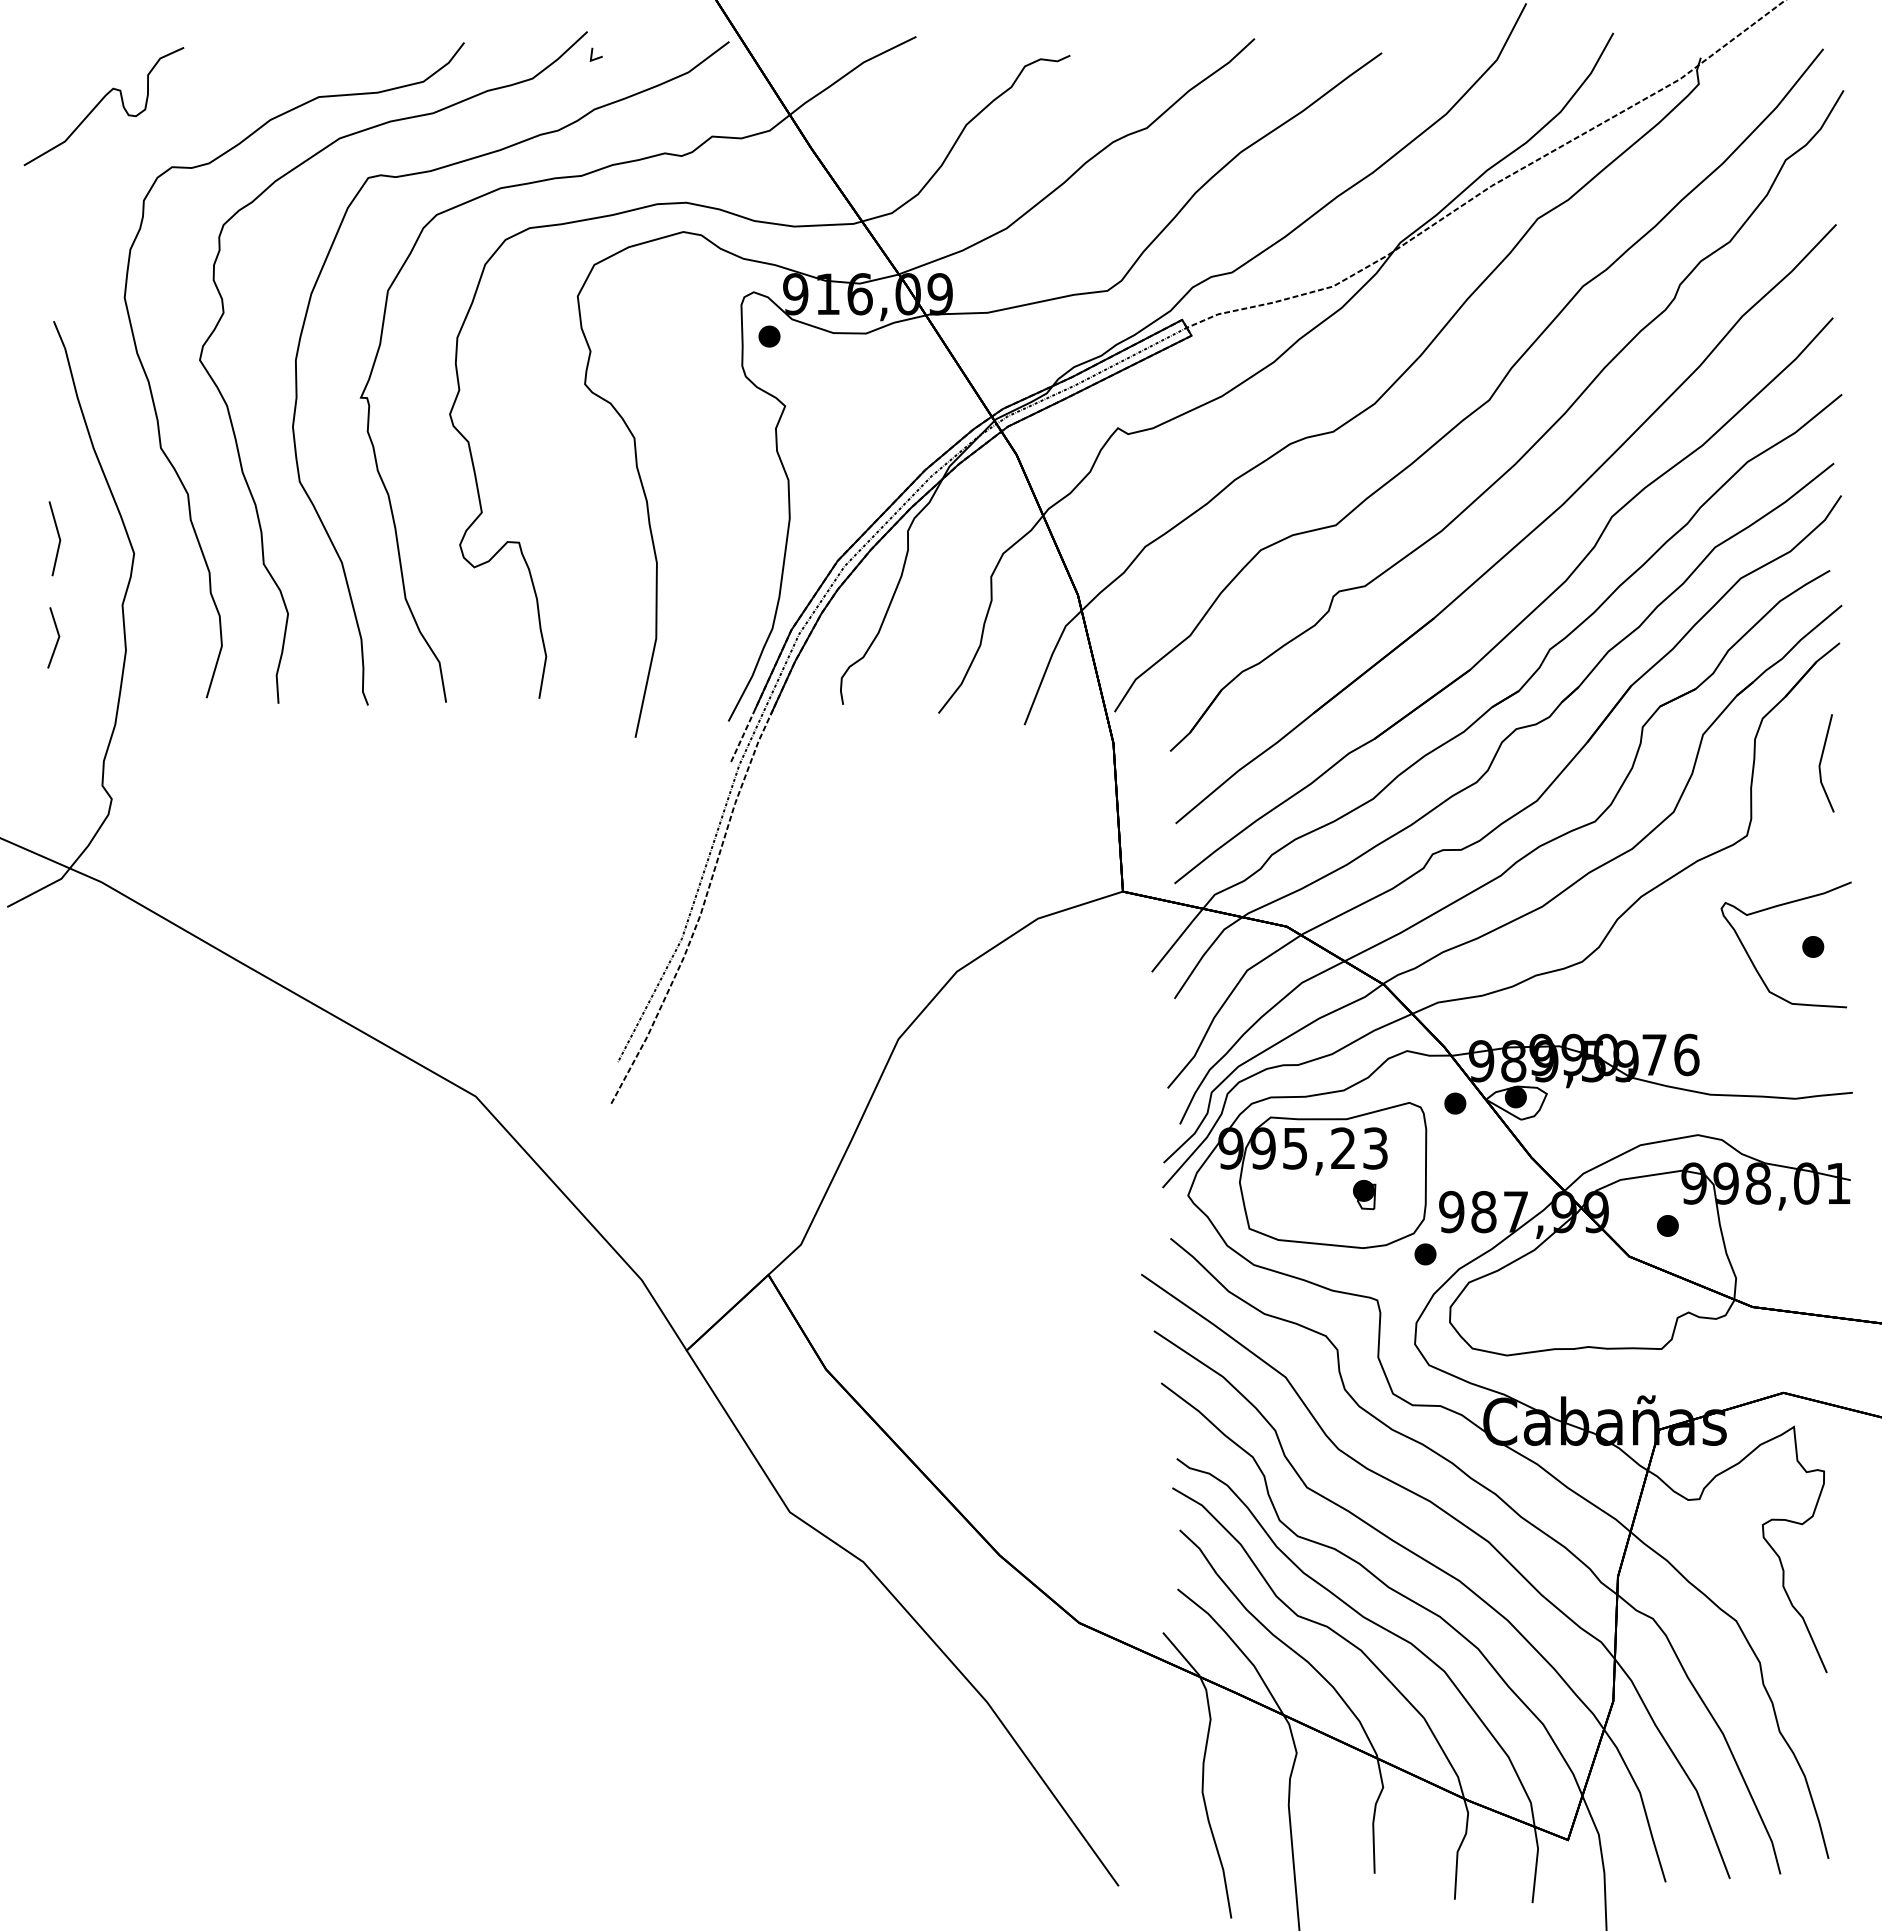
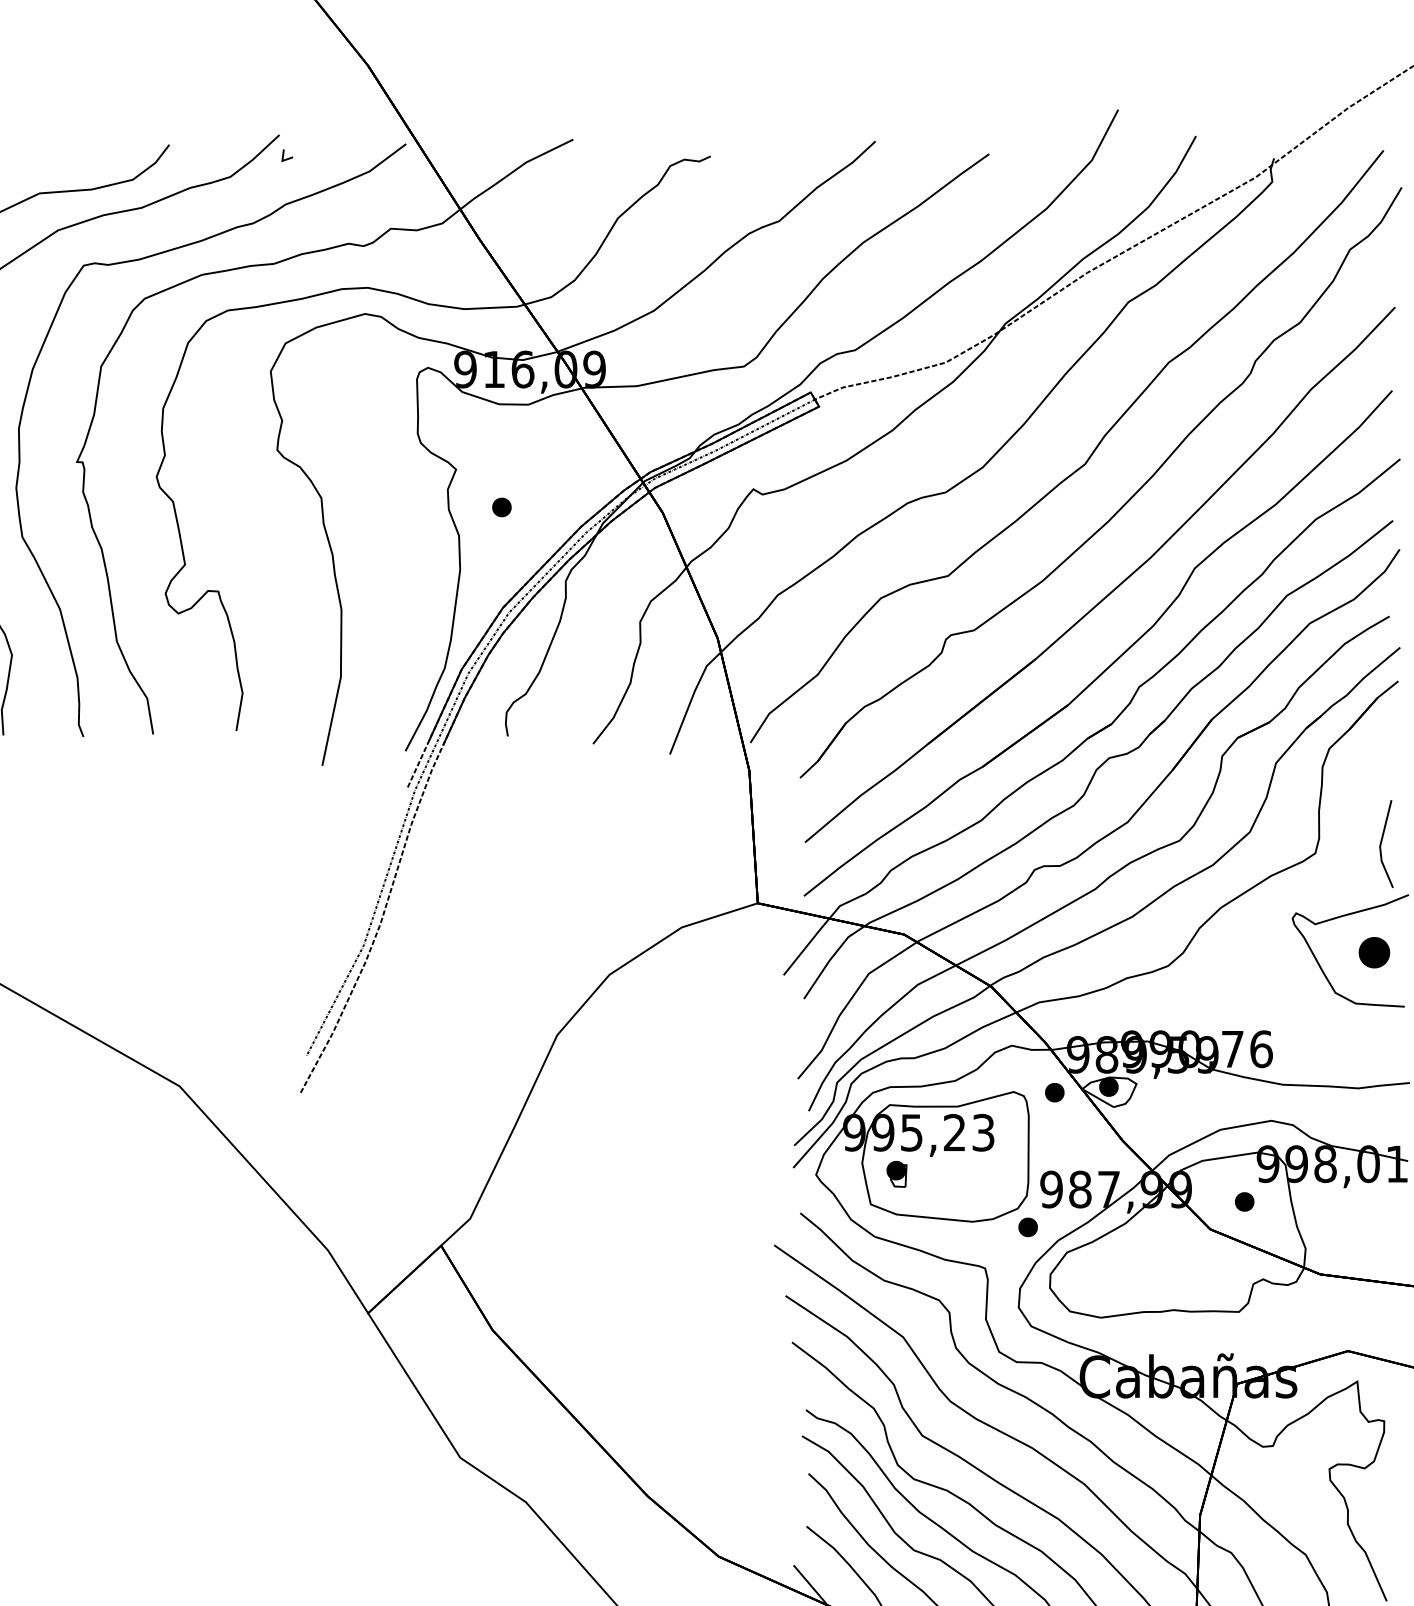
part: (769, 336) -> (501, 507), moved
line: (1821, 762) -> (1381, 843), moved
part: (1813, 946) -> (1374, 952), size x1.6
part: (1364, 1195) -> (896, 1174), moved

